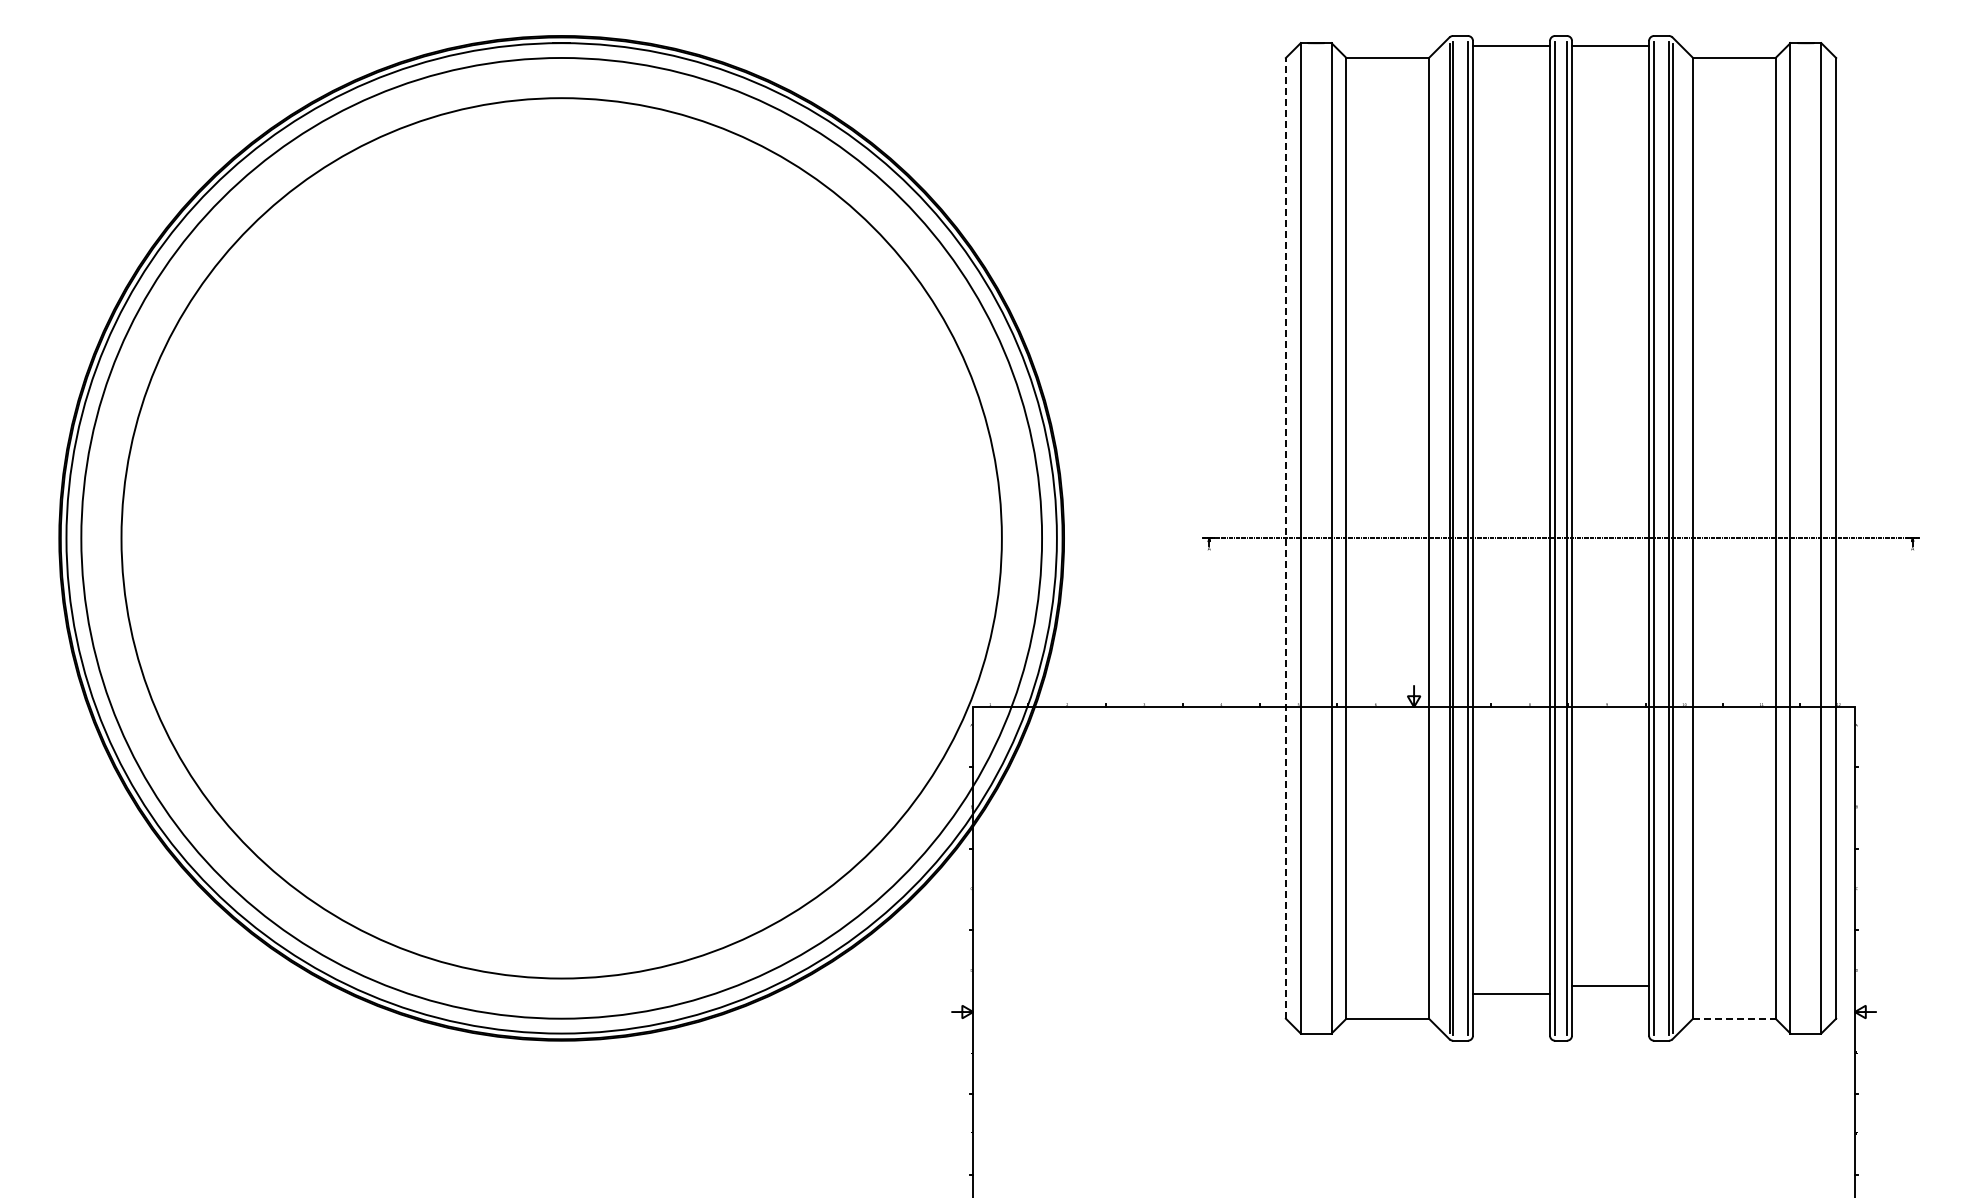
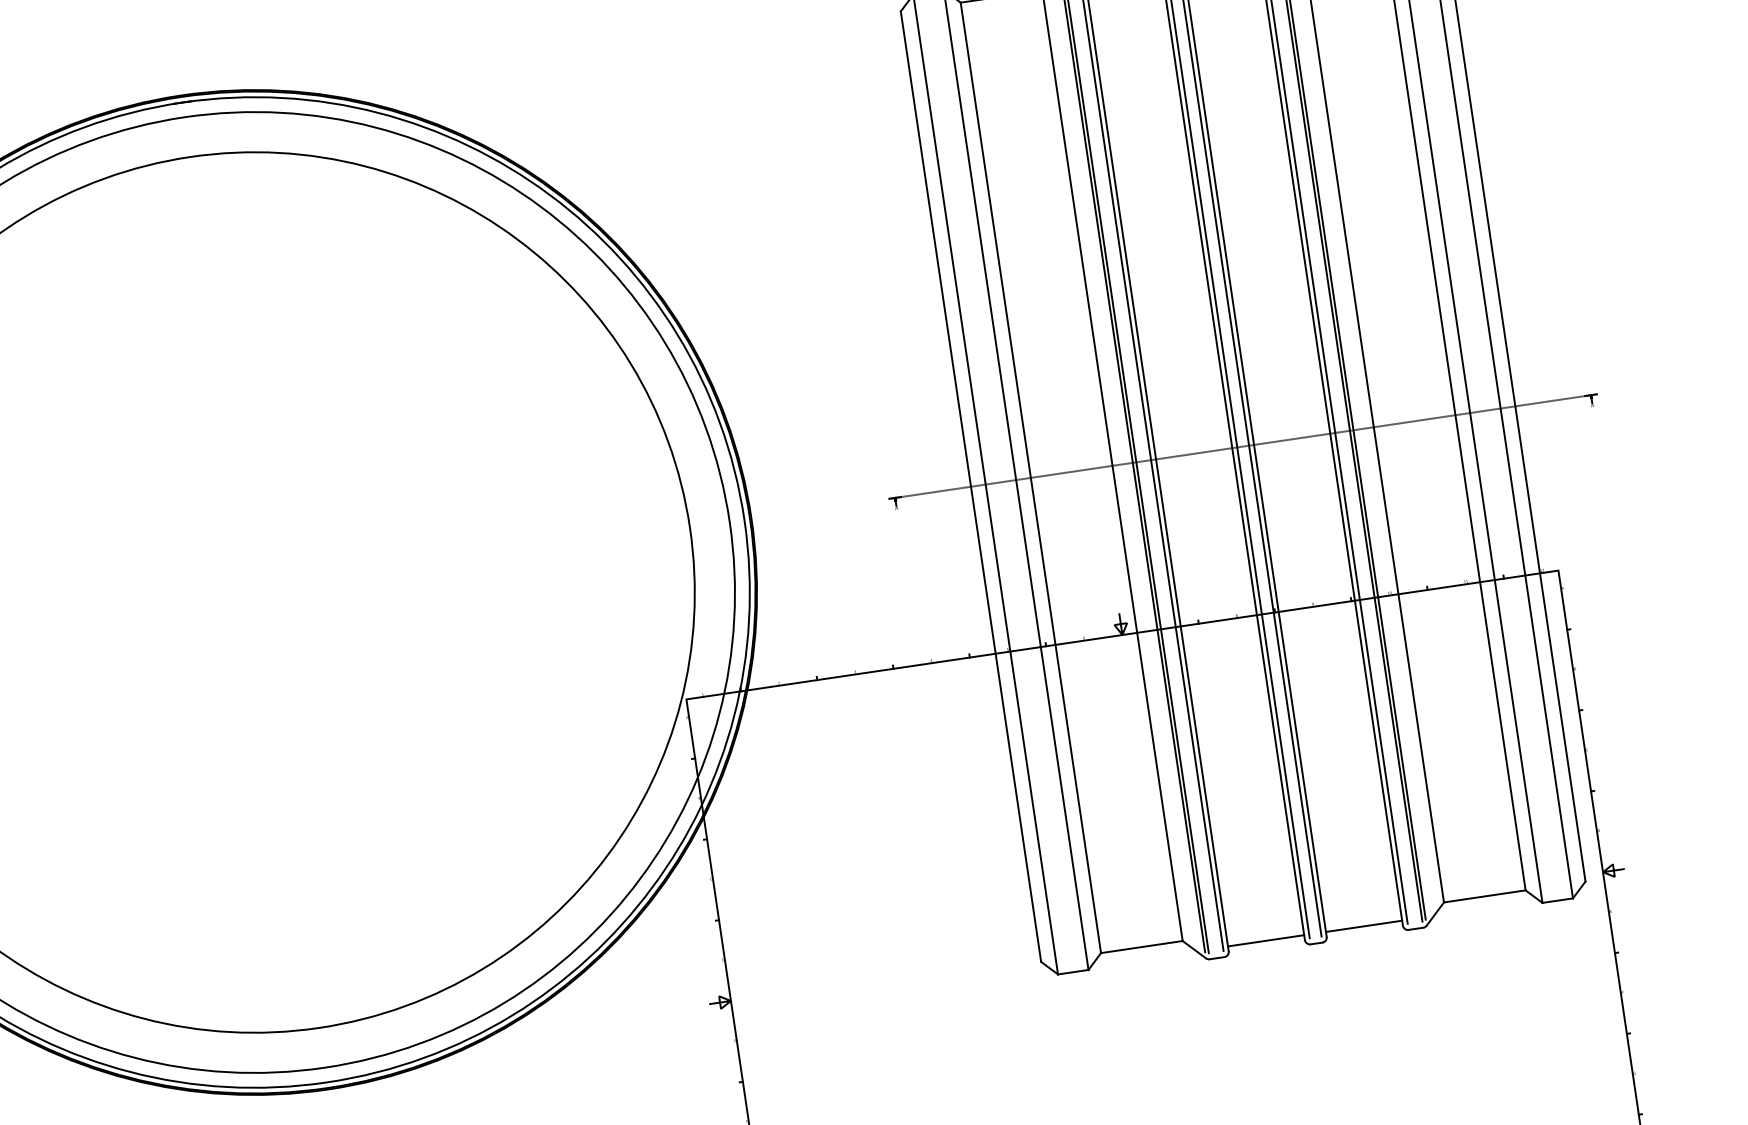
line: (1285, 537) -> (970, 485), dashed -> solid
line: (1610, 985) -> (1363, 926), moved
line: (1511, 993) -> (1266, 940), moved
line: (1734, 1018) -> (1484, 896), dashed -> solid

